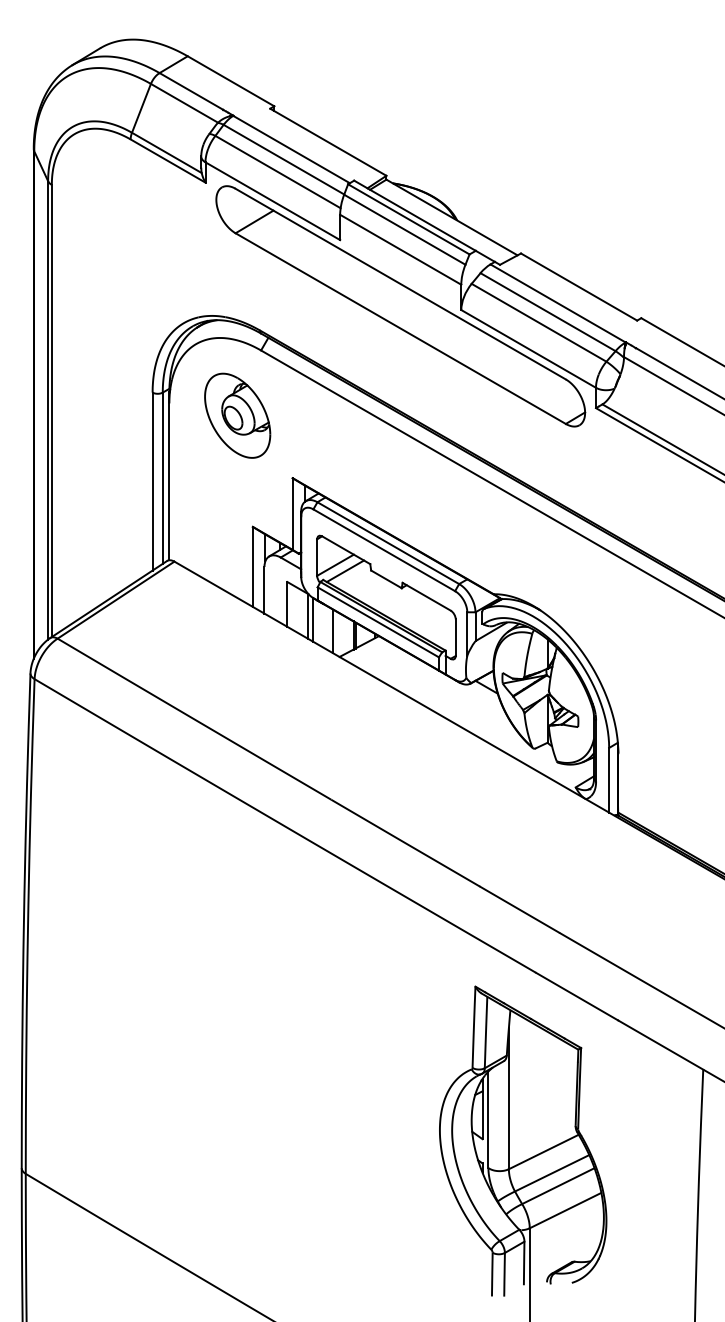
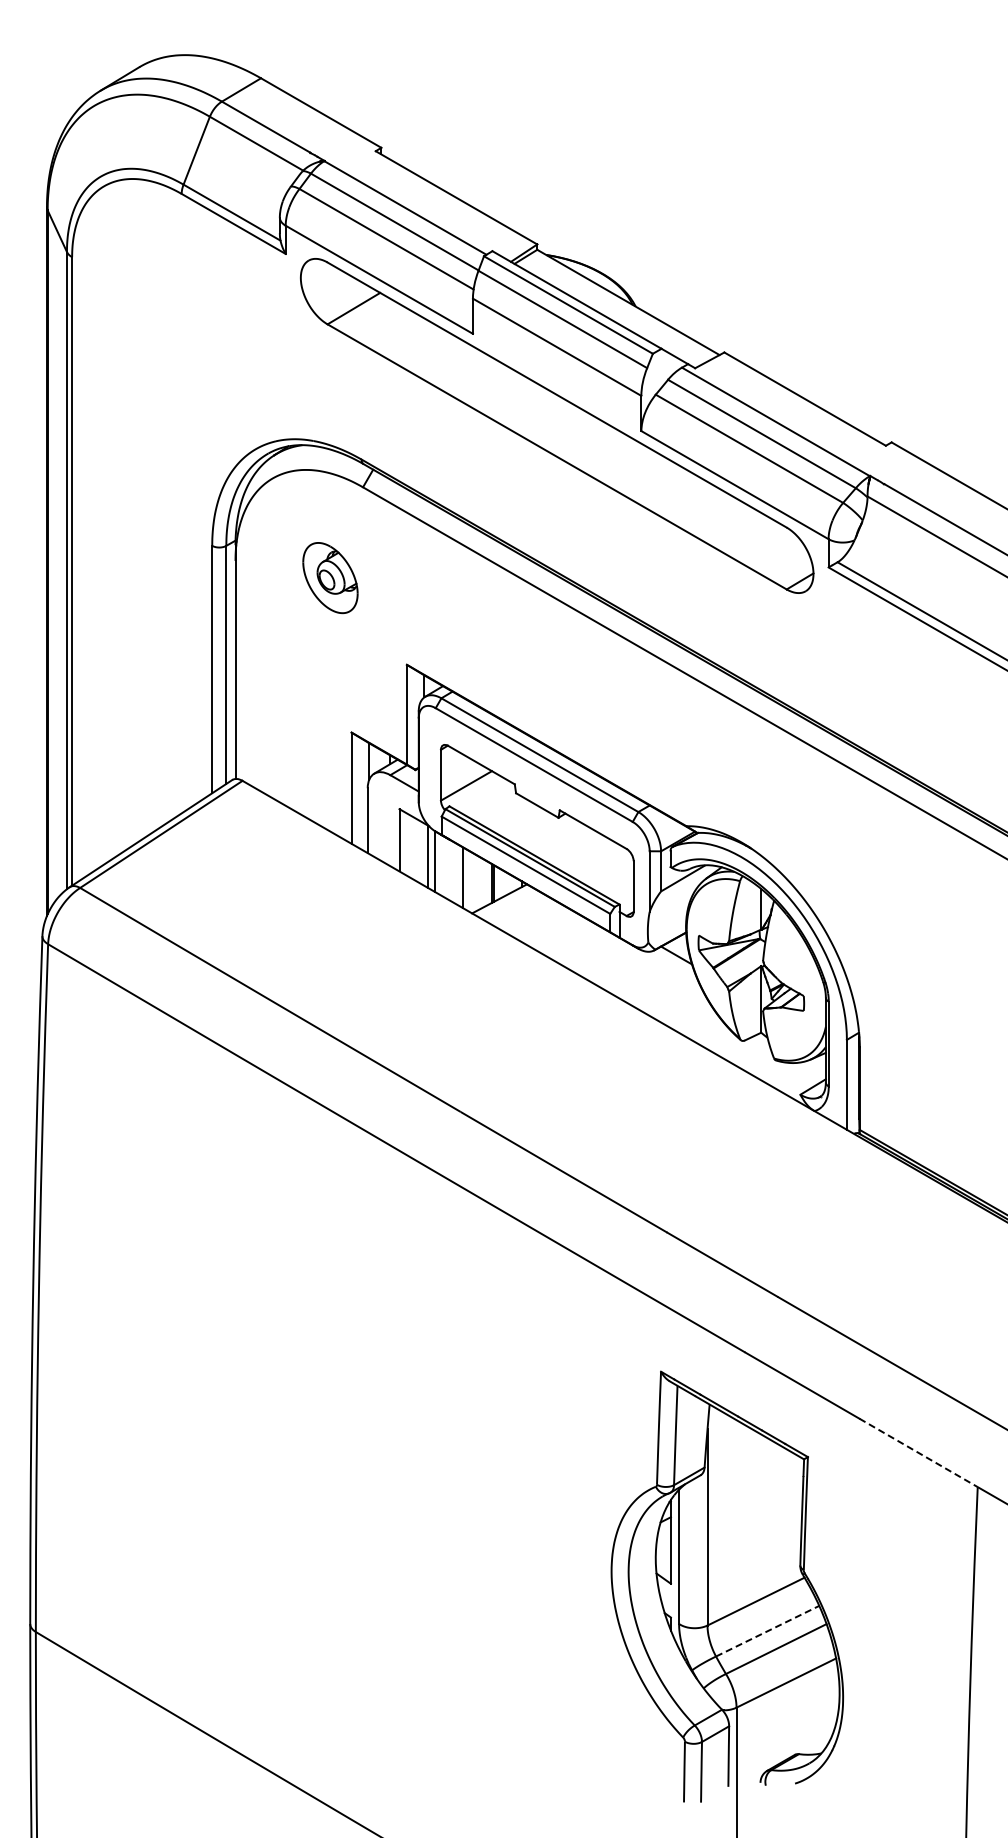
part: (237, 415) -> (330, 577), size x0.6
line: (345, 571) -> (480, 794), removed
line: (661, 1045) -> (919, 1453), solid -> dashed
line: (552, 1173) -> (768, 1631), solid -> dashed

